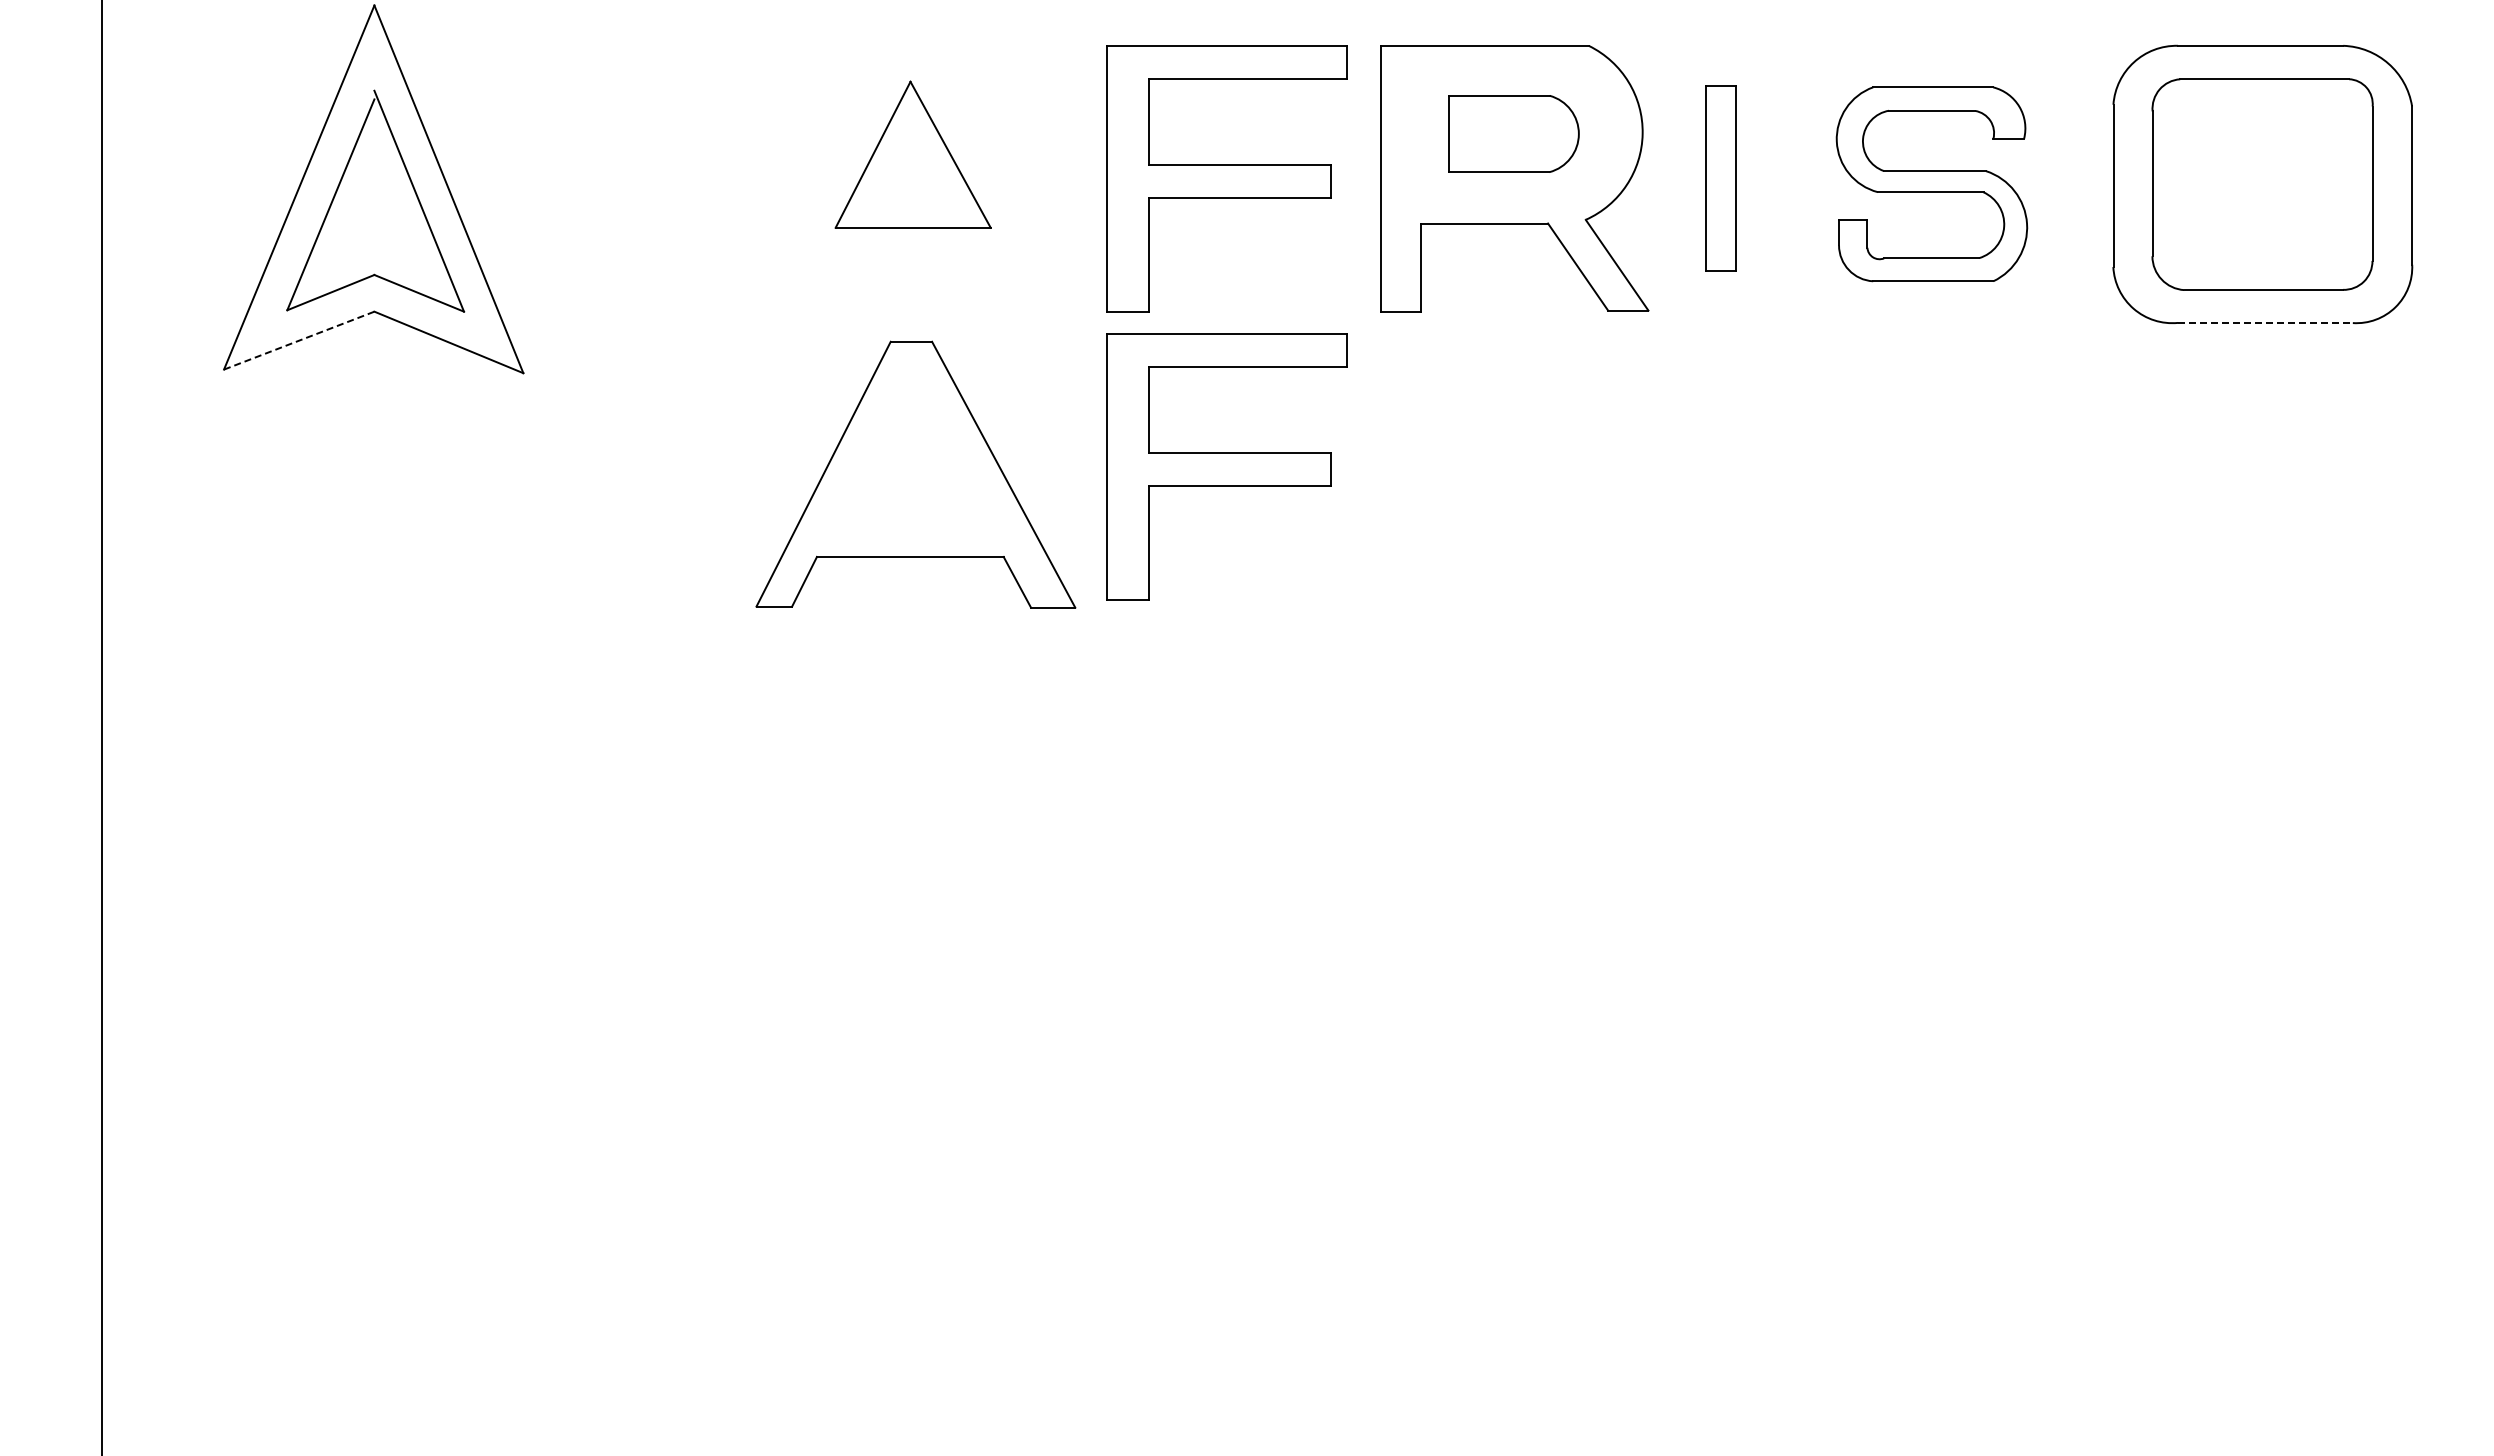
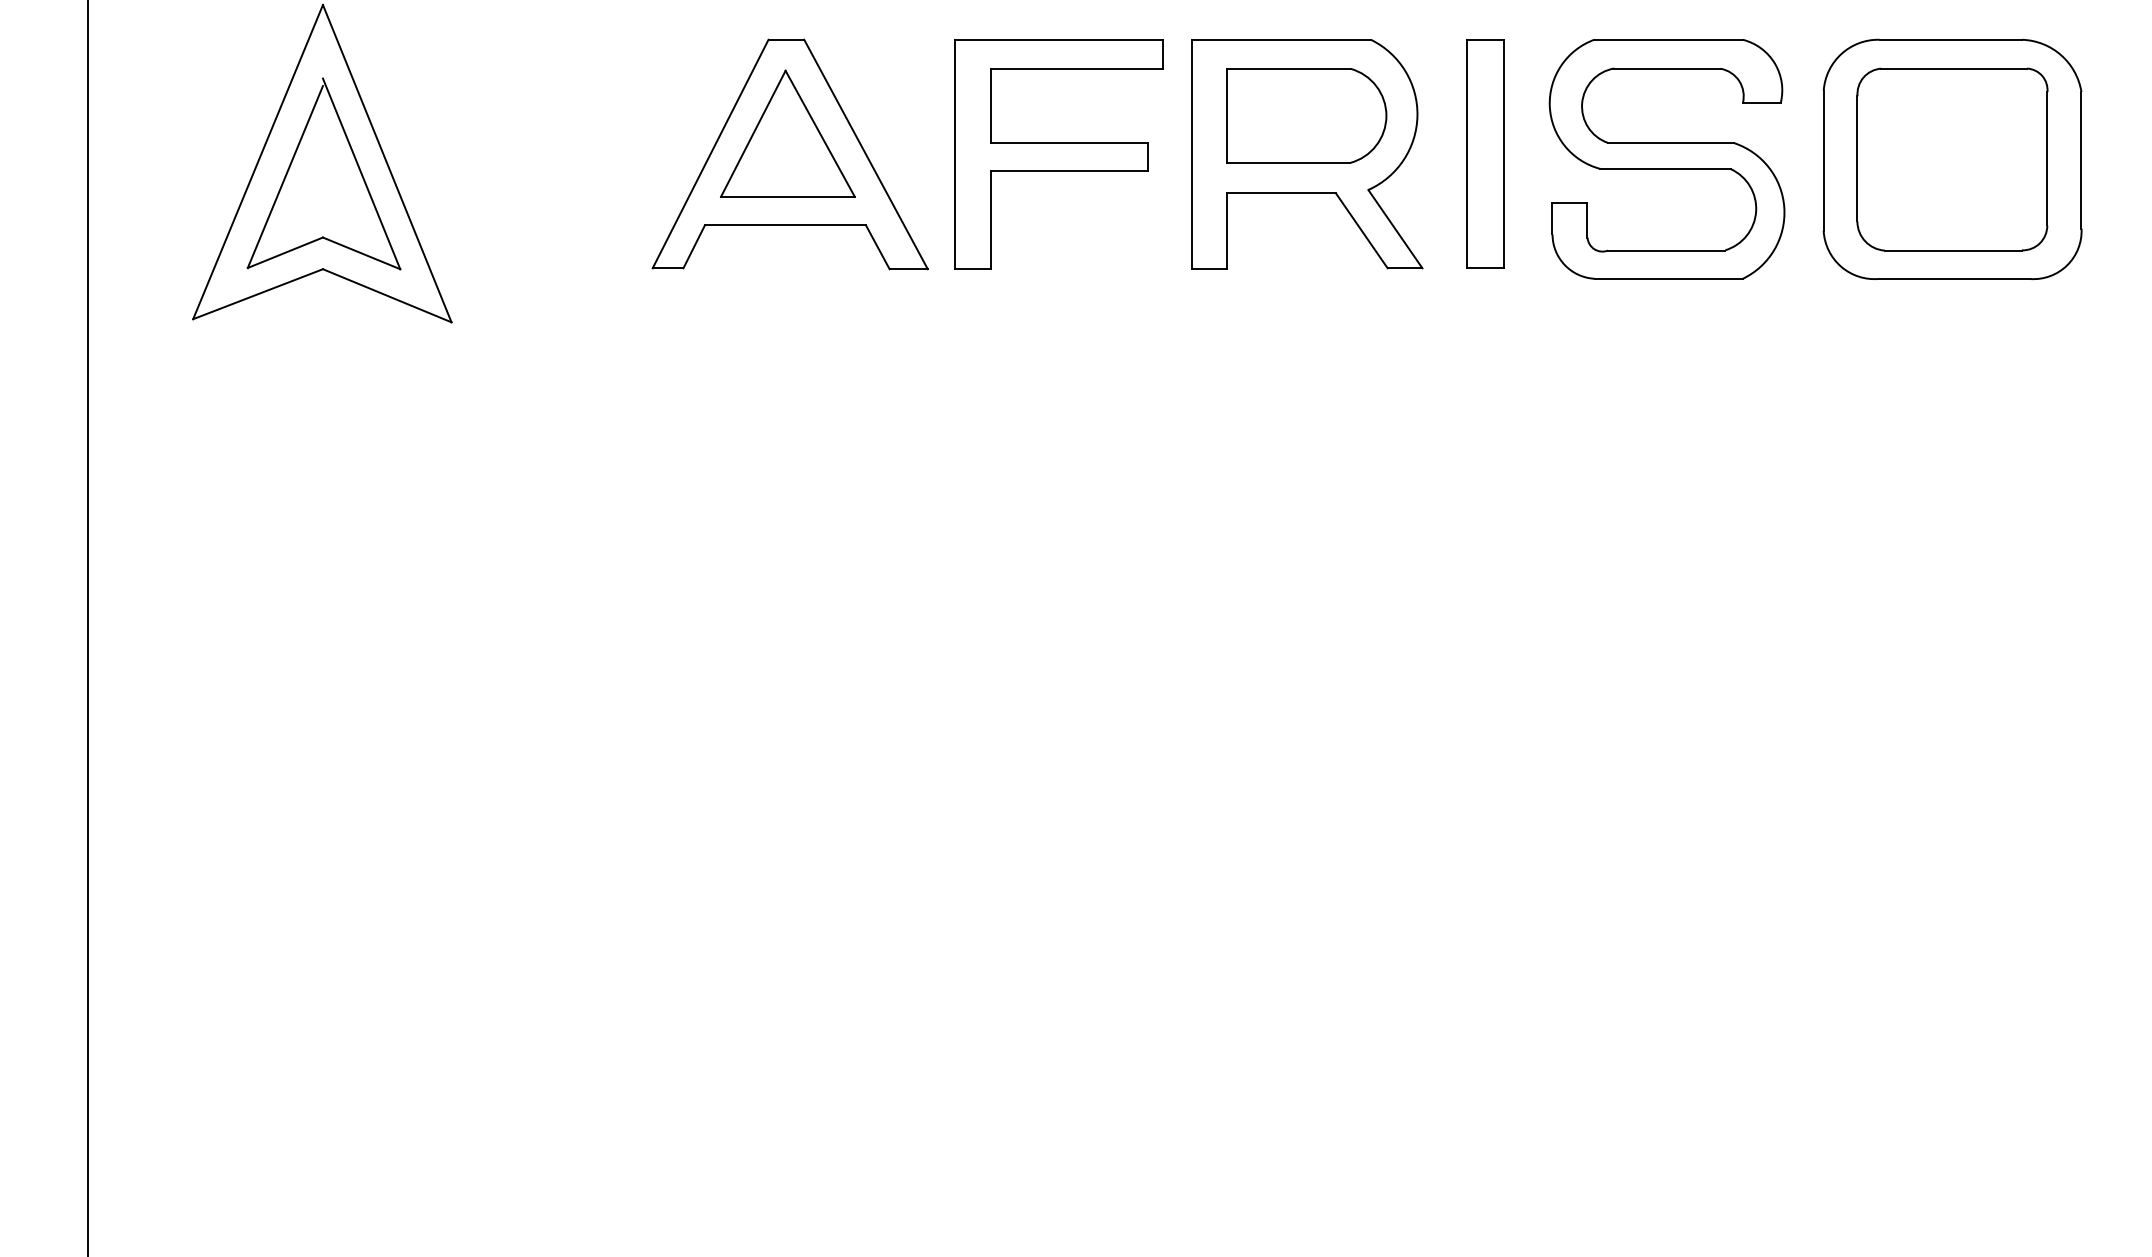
part: (1513, 133) -> (1305, 115), size x1.43
part: (1721, 178) -> (1485, 154), size x1.43
part: (1931, 184) -> (1666, 159), size x1.43
line: (2265, 322) -> (1954, 278), dashed -> solid
line: (299, 340) -> (258, 294), dashed -> solid
part: (1226, 466) -> (1058, 402), removed
part: (915, 474) -> (789, 154), moved

